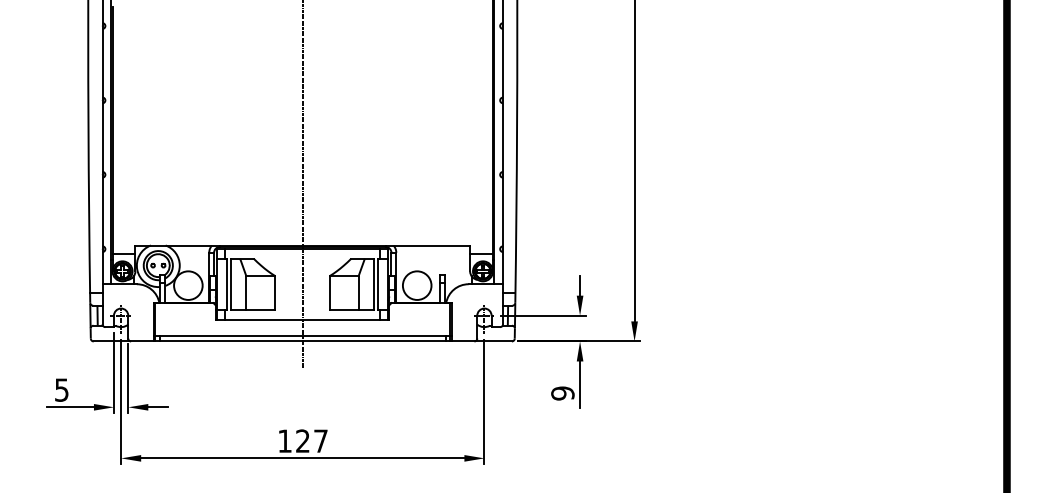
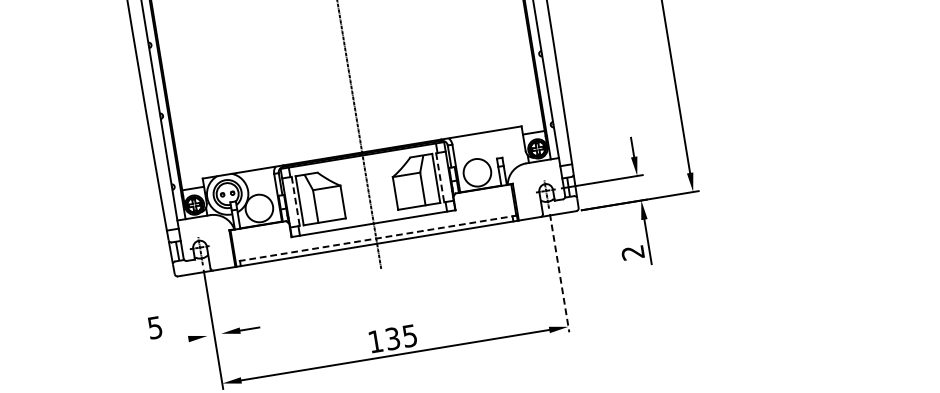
line: (226, 284) -> (295, 201), solid -> dashed
line: (378, 284) -> (440, 177), solid -> dashed
line: (302, 336) -> (376, 239), solid -> dashed
line: (113, 372) -> (201, 302), removed
line: (128, 378) -> (216, 306), removed
text: (562, 393) -> (632, 252), 9 -> 2
line: (484, 402) -> (559, 273), solid -> dashed
line: (70, 407) -> (166, 342), removed
text: (311, 440) -> (400, 336), 127 -> 135

